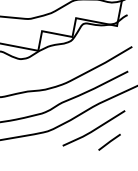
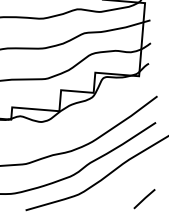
line: (94, 128) -> (127, 186), removed

